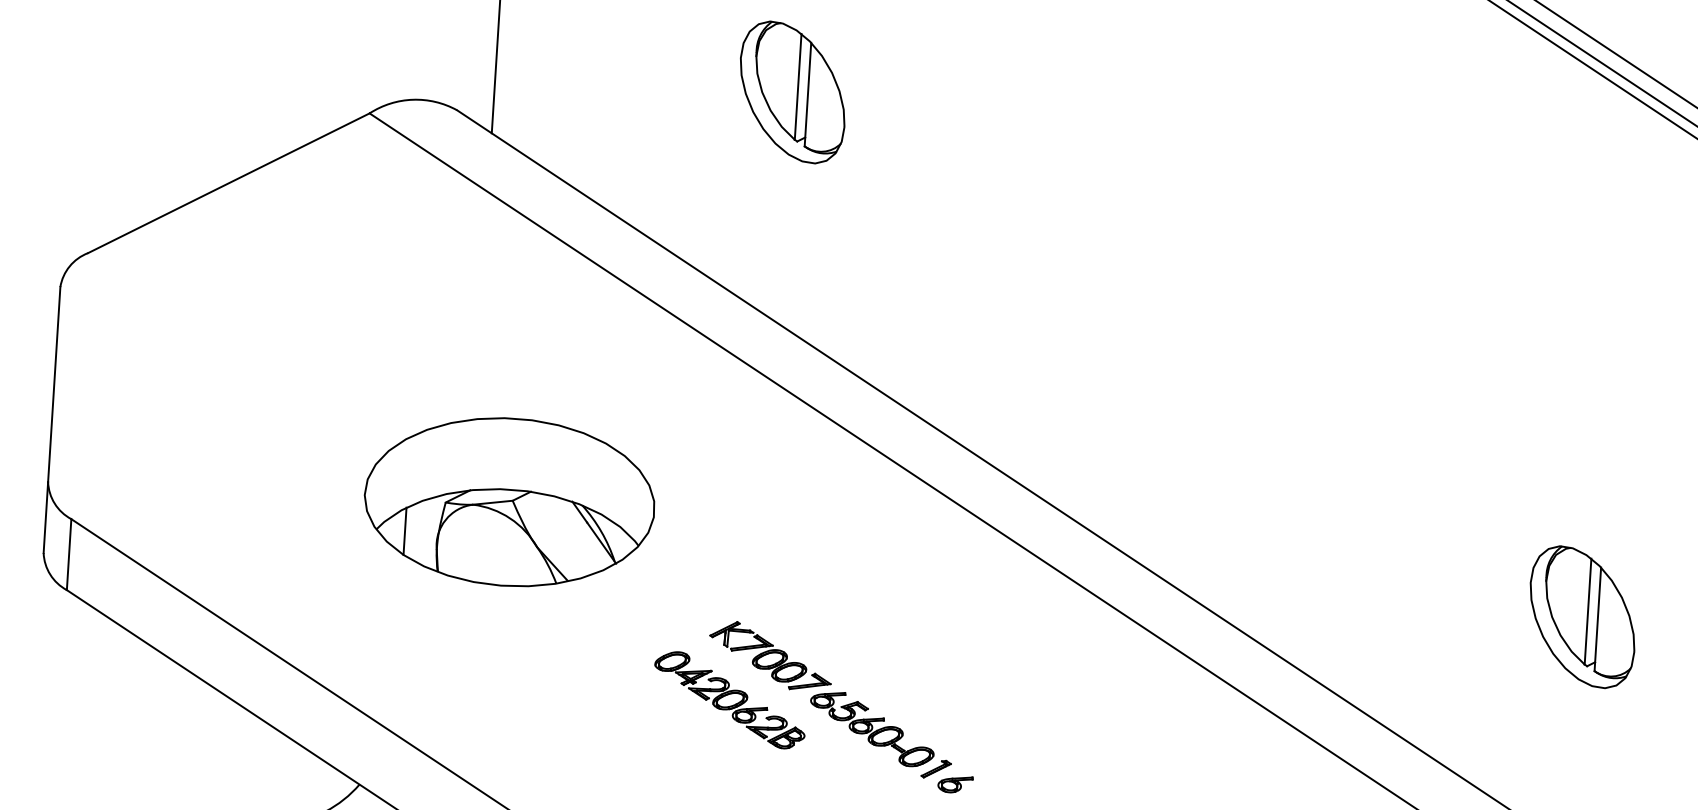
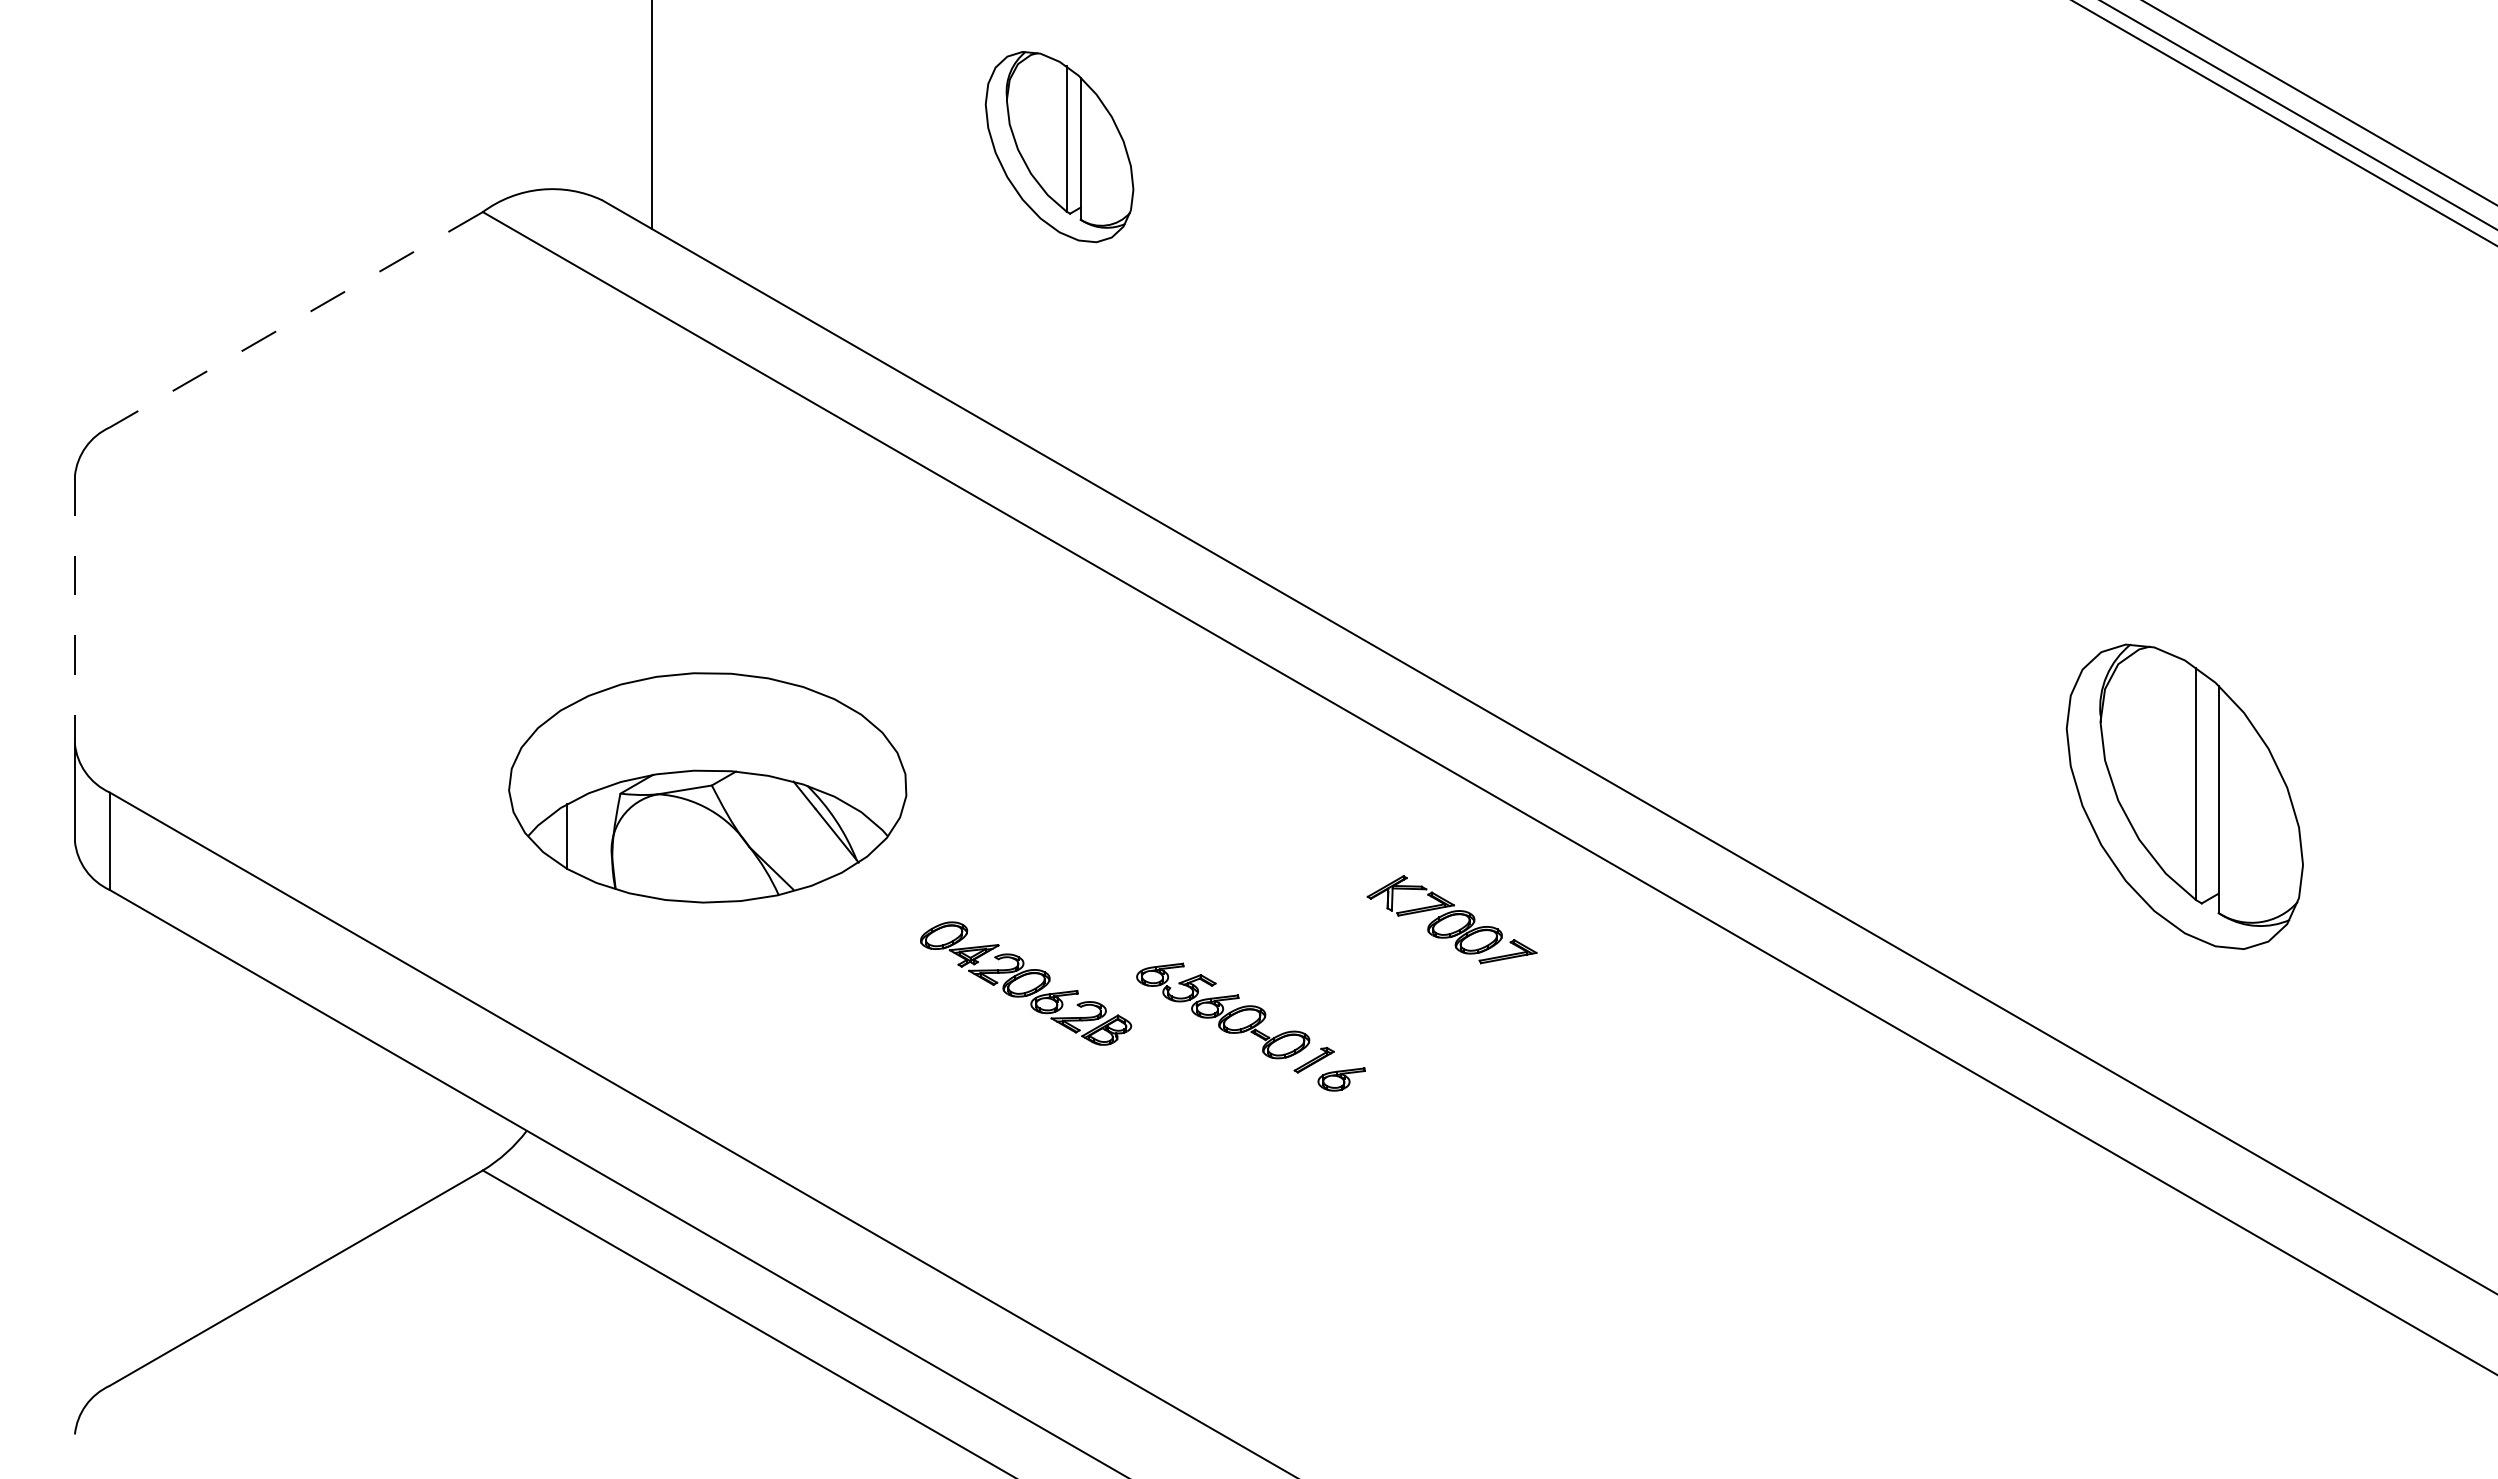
line: (228, 183) -> (295, 320), solid -> dashed
line: (53, 384) -> (74, 610), solid -> dashed
part: (509, 502) -> (707, 787), moved
part: (1582, 617) -> (2184, 796), size x1.6
part: (770, 655) -> (1451, 919), moved

